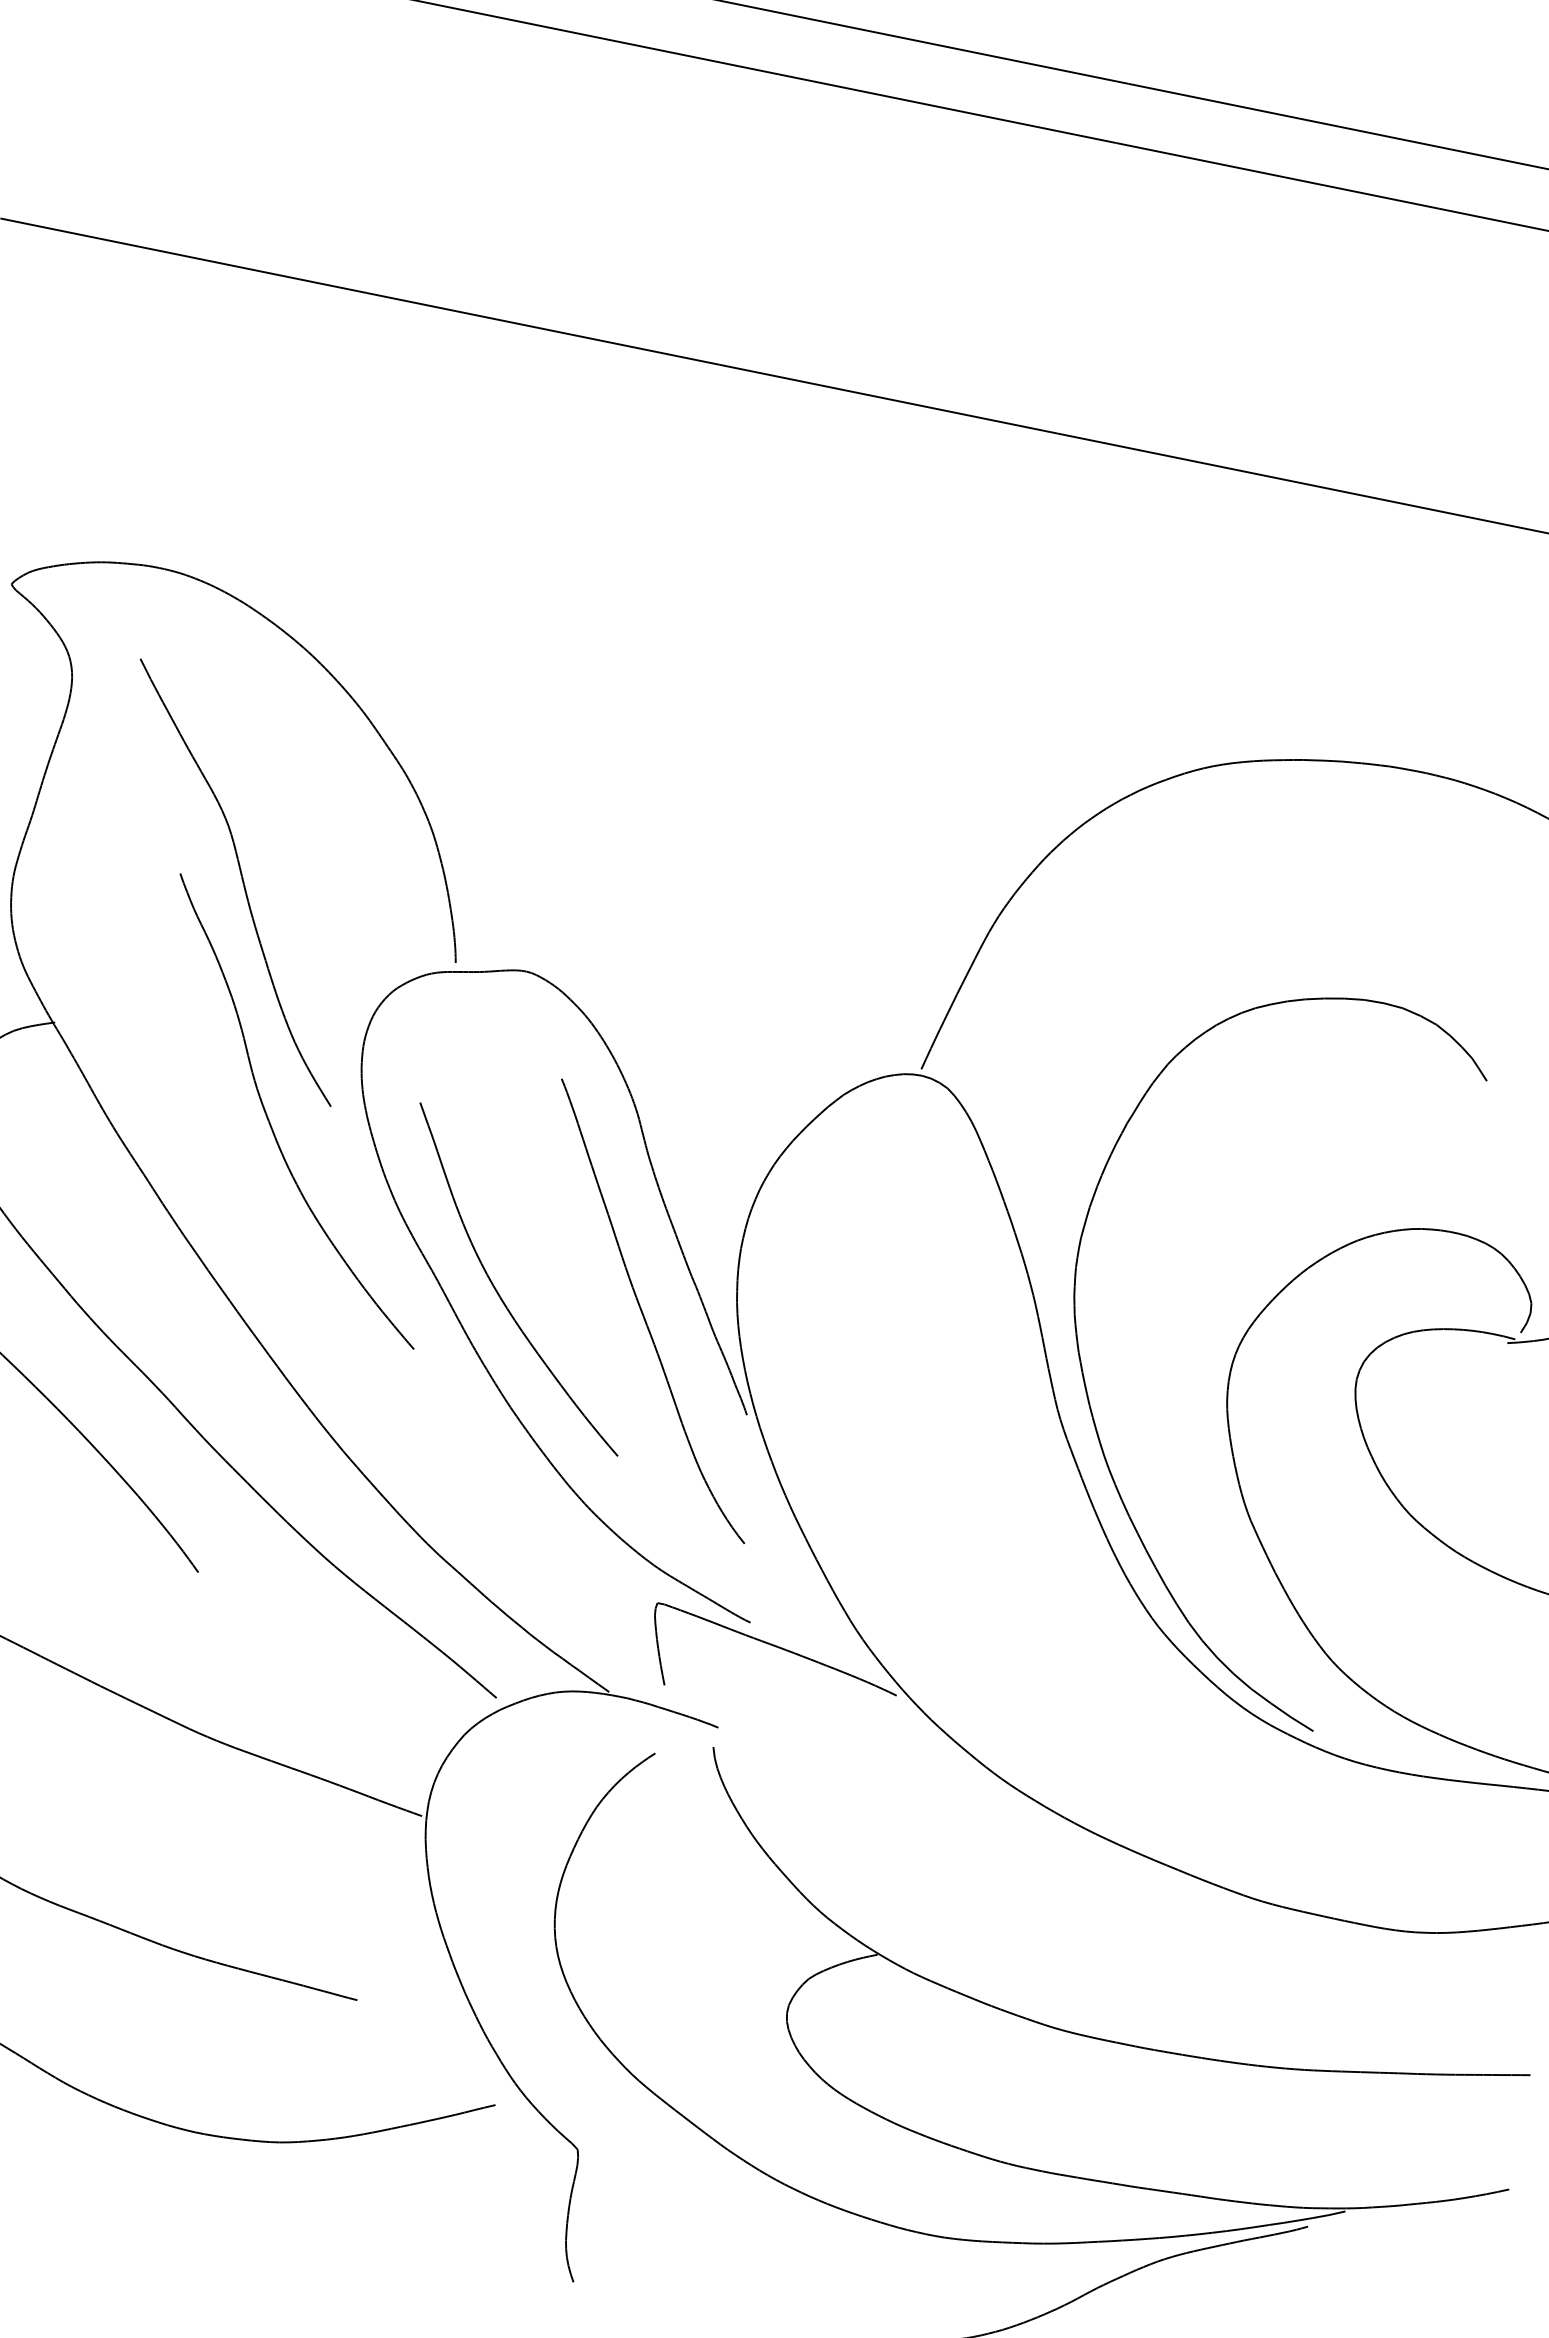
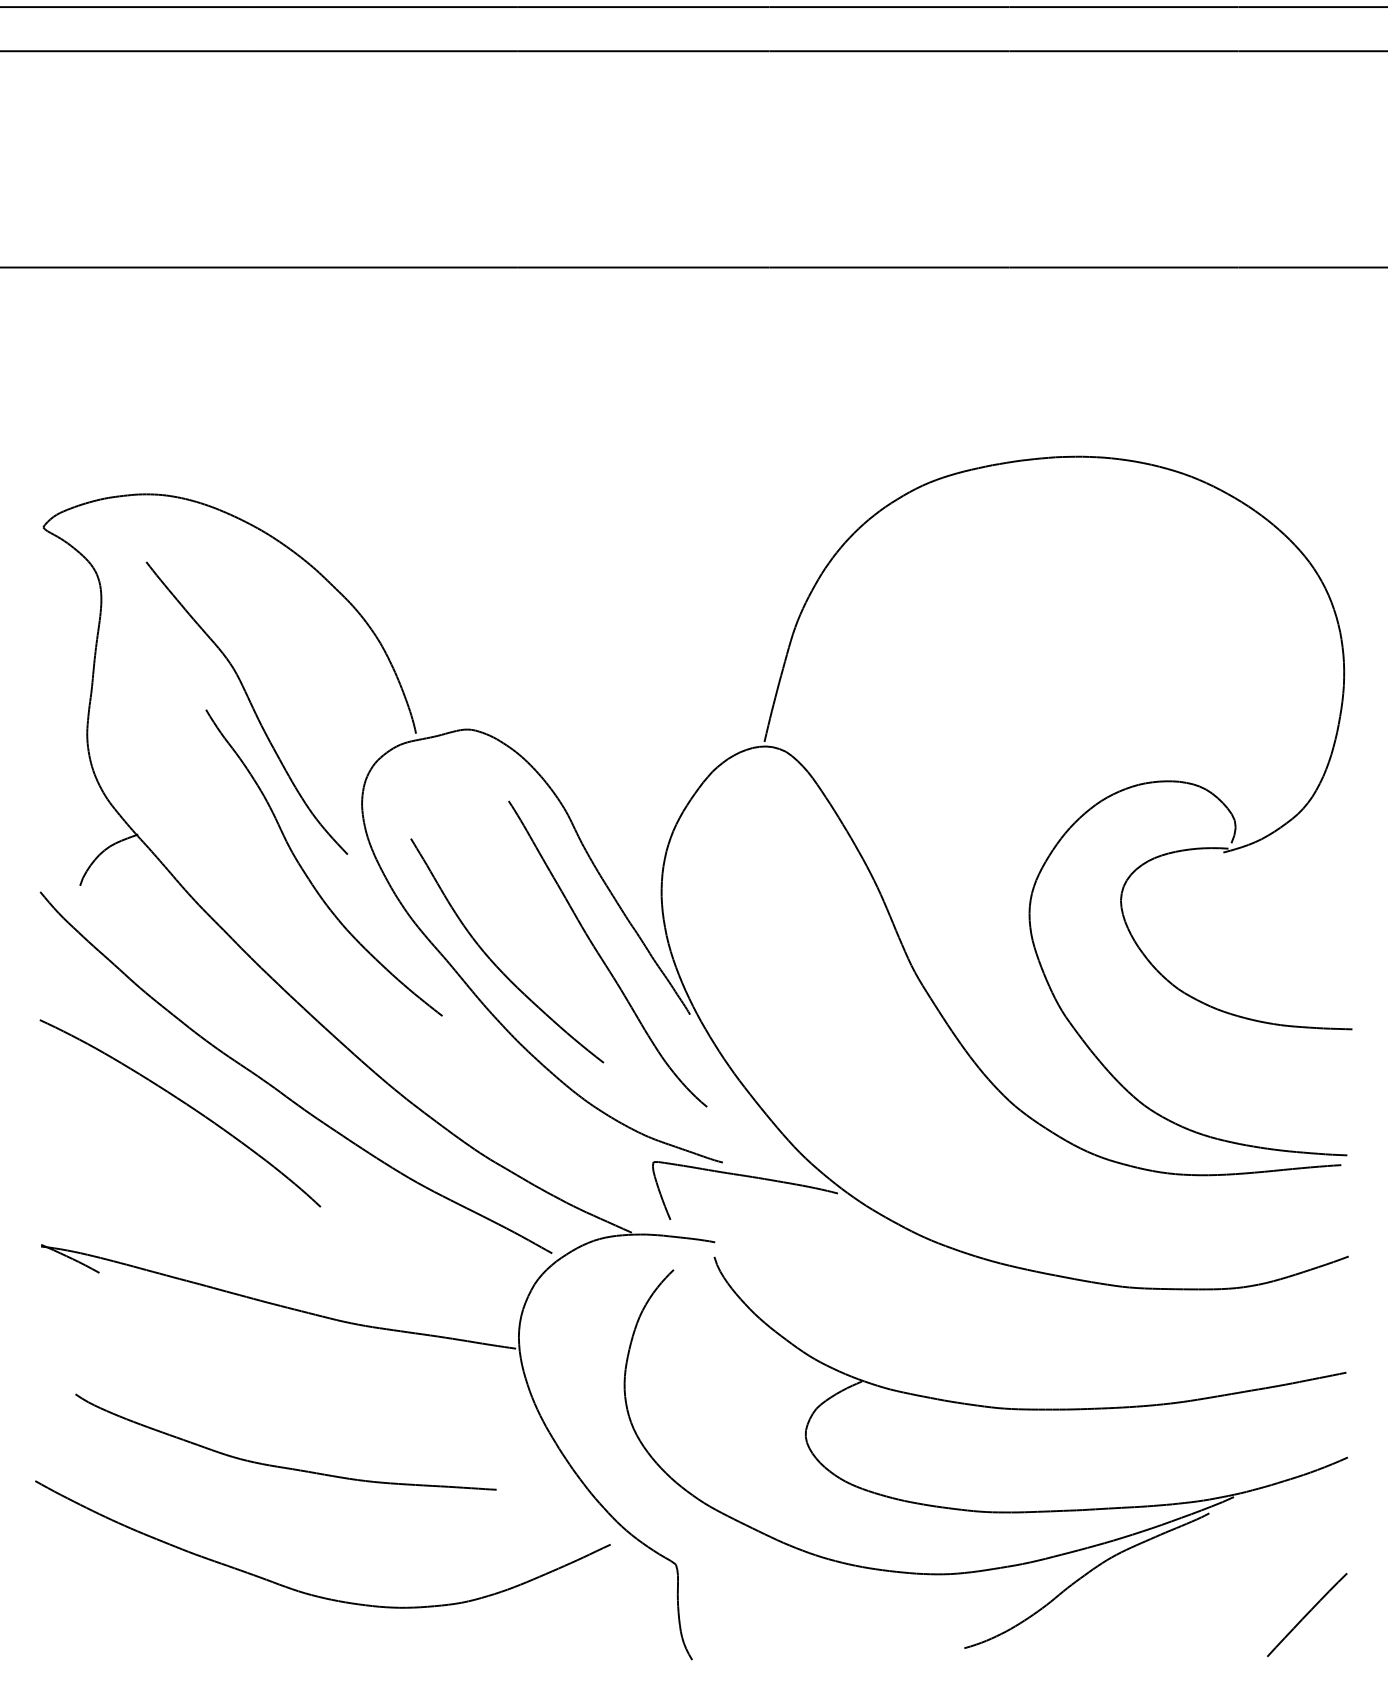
part: (1085, 1377) -> (926, 938), removed

